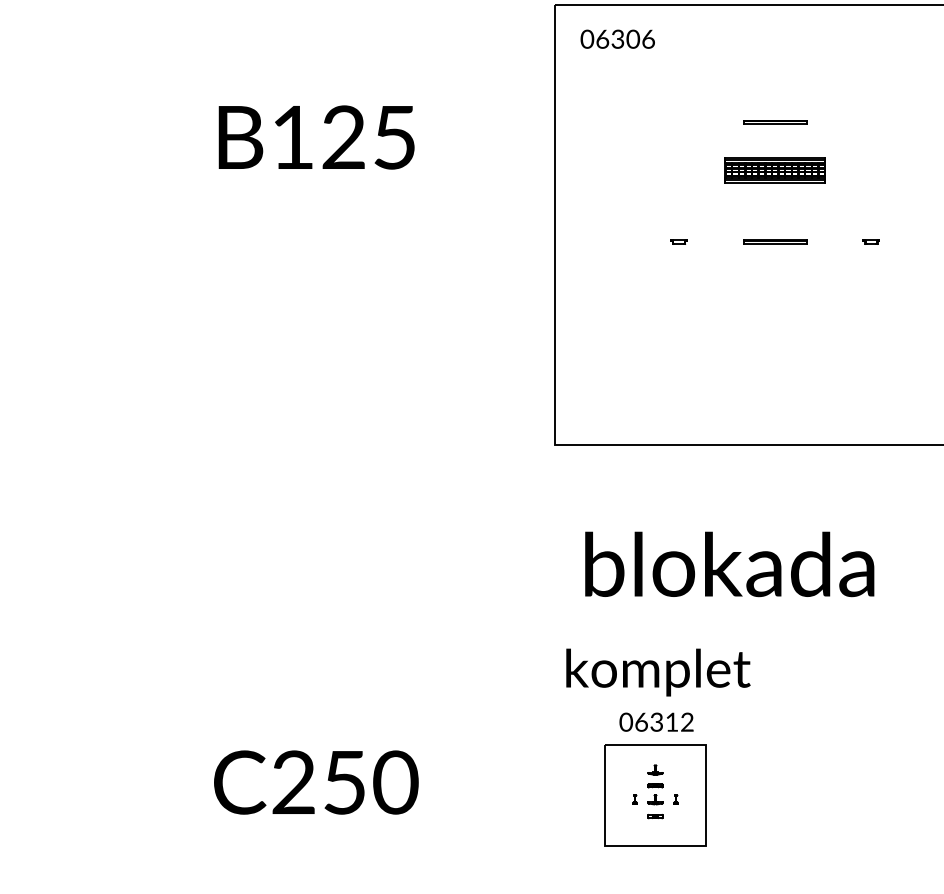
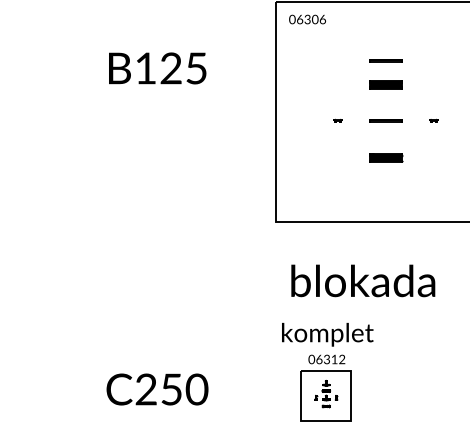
part: (774, 169) -> (385, 84), size x0.62
part: (776, 316) -> (386, 157), added

